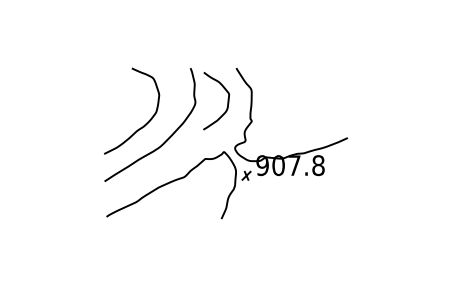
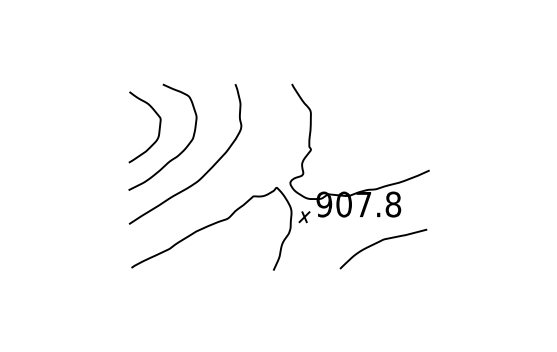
curve: (227, 101) -> (158, 127), moved
curve: (307, 196) -> (379, 242), added

